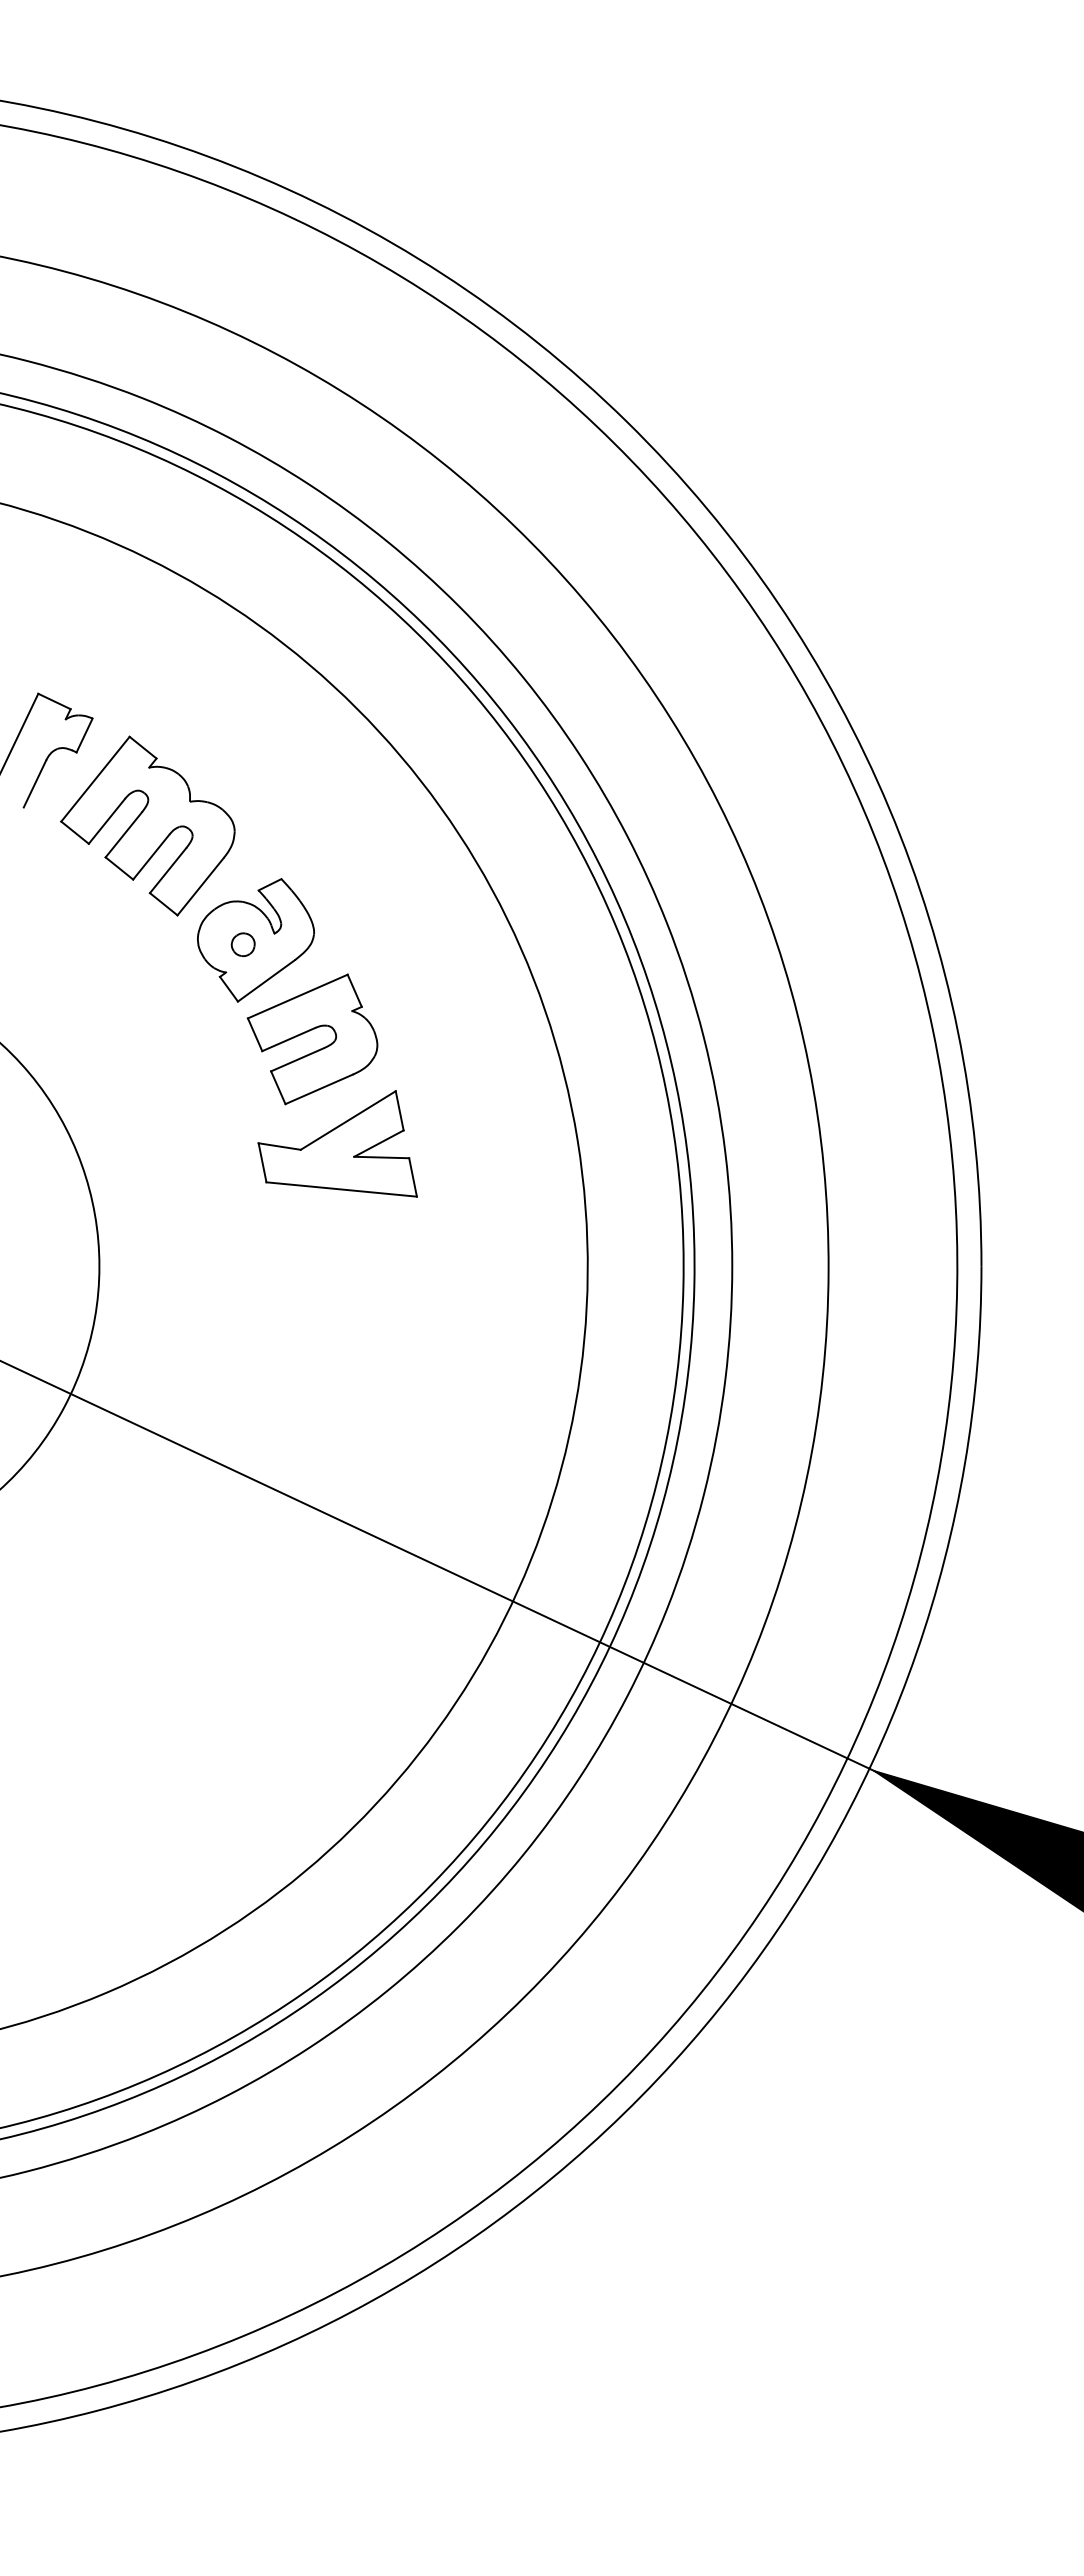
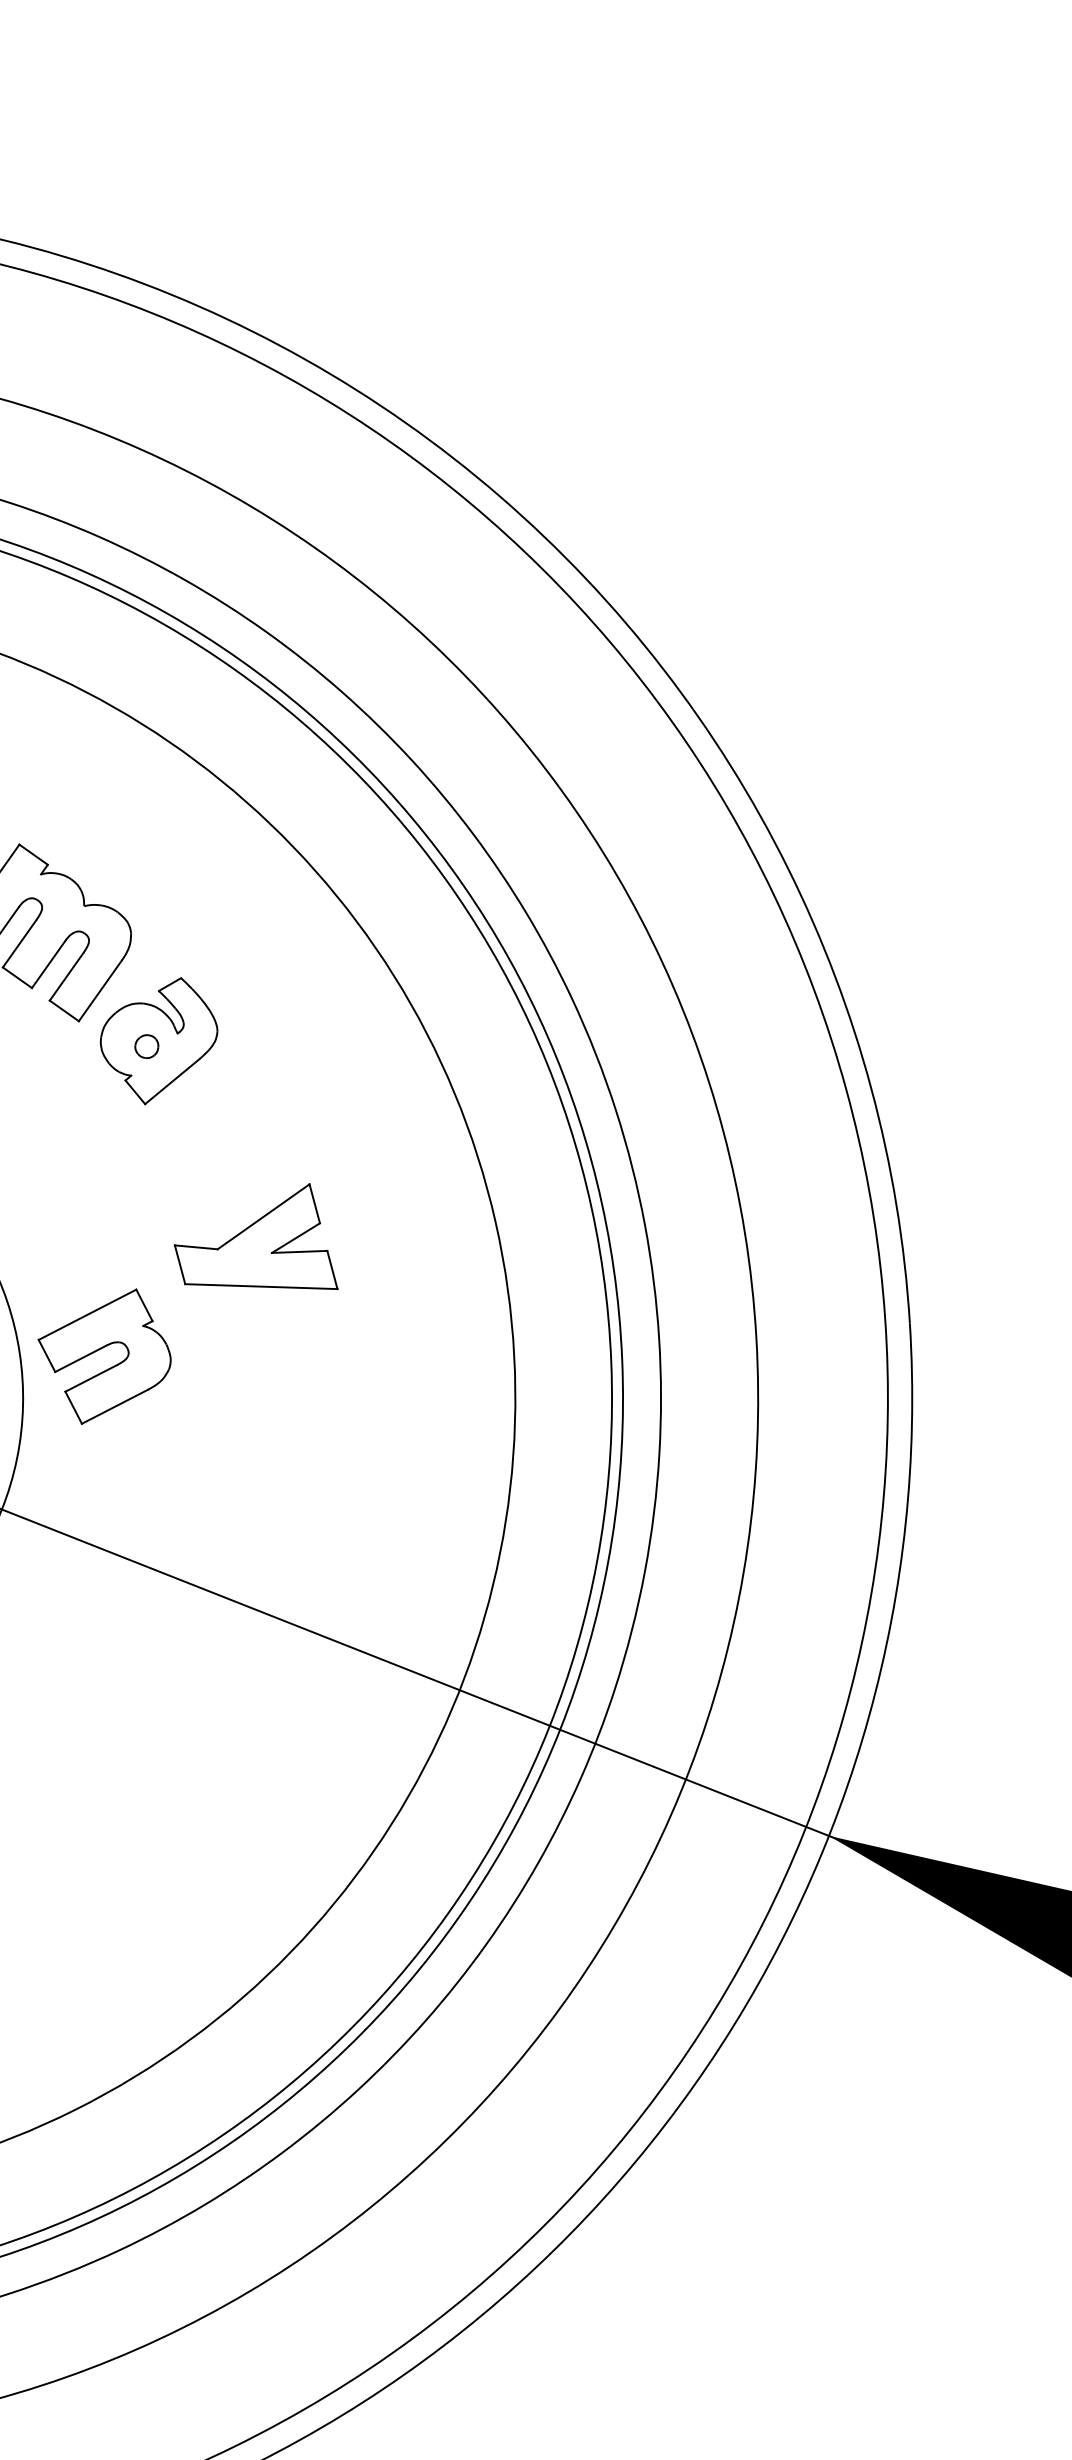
part: (310, 1031) -> (102, 1349), moved

